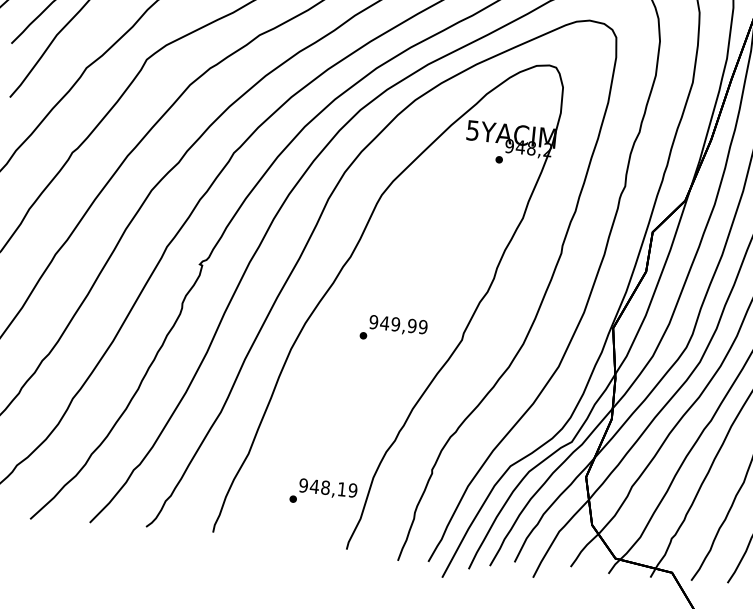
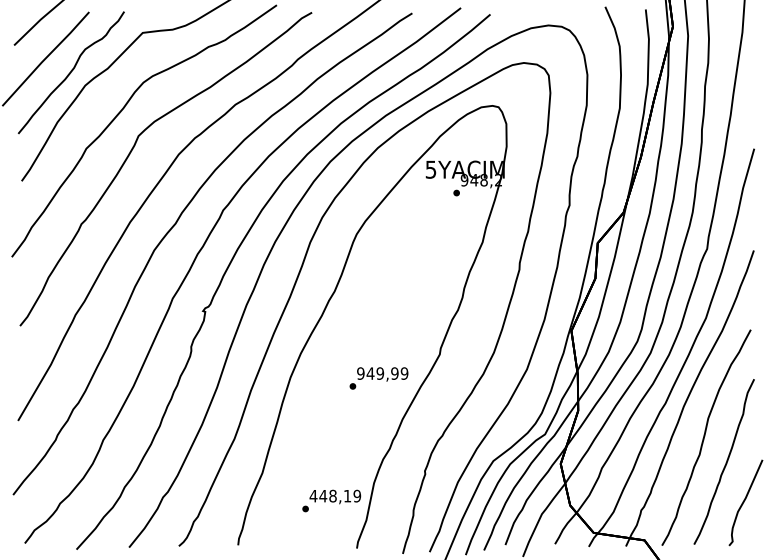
text: (393, 329) -> (378, 378), moved
text: (303, 484) -> (313, 495), 948,19 -> 448,19

